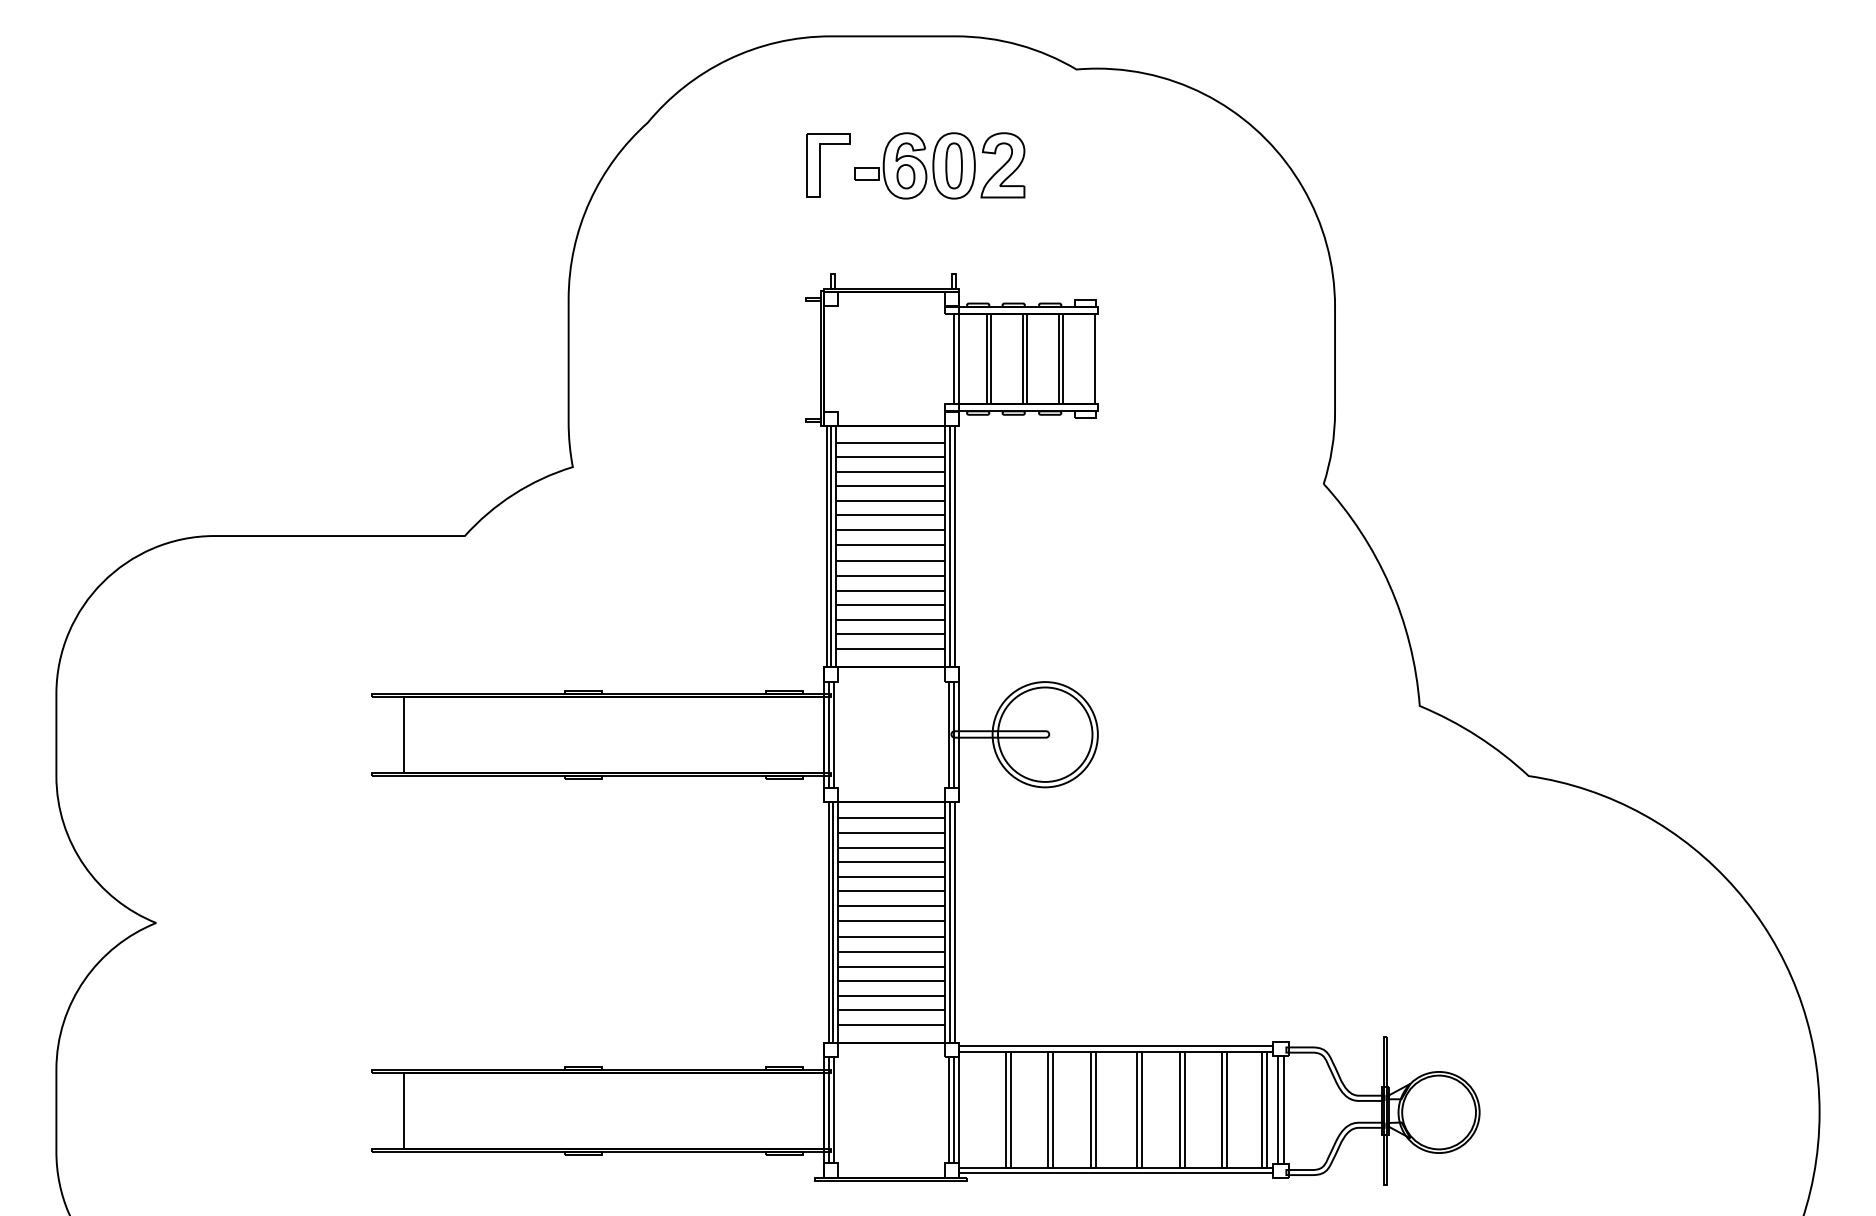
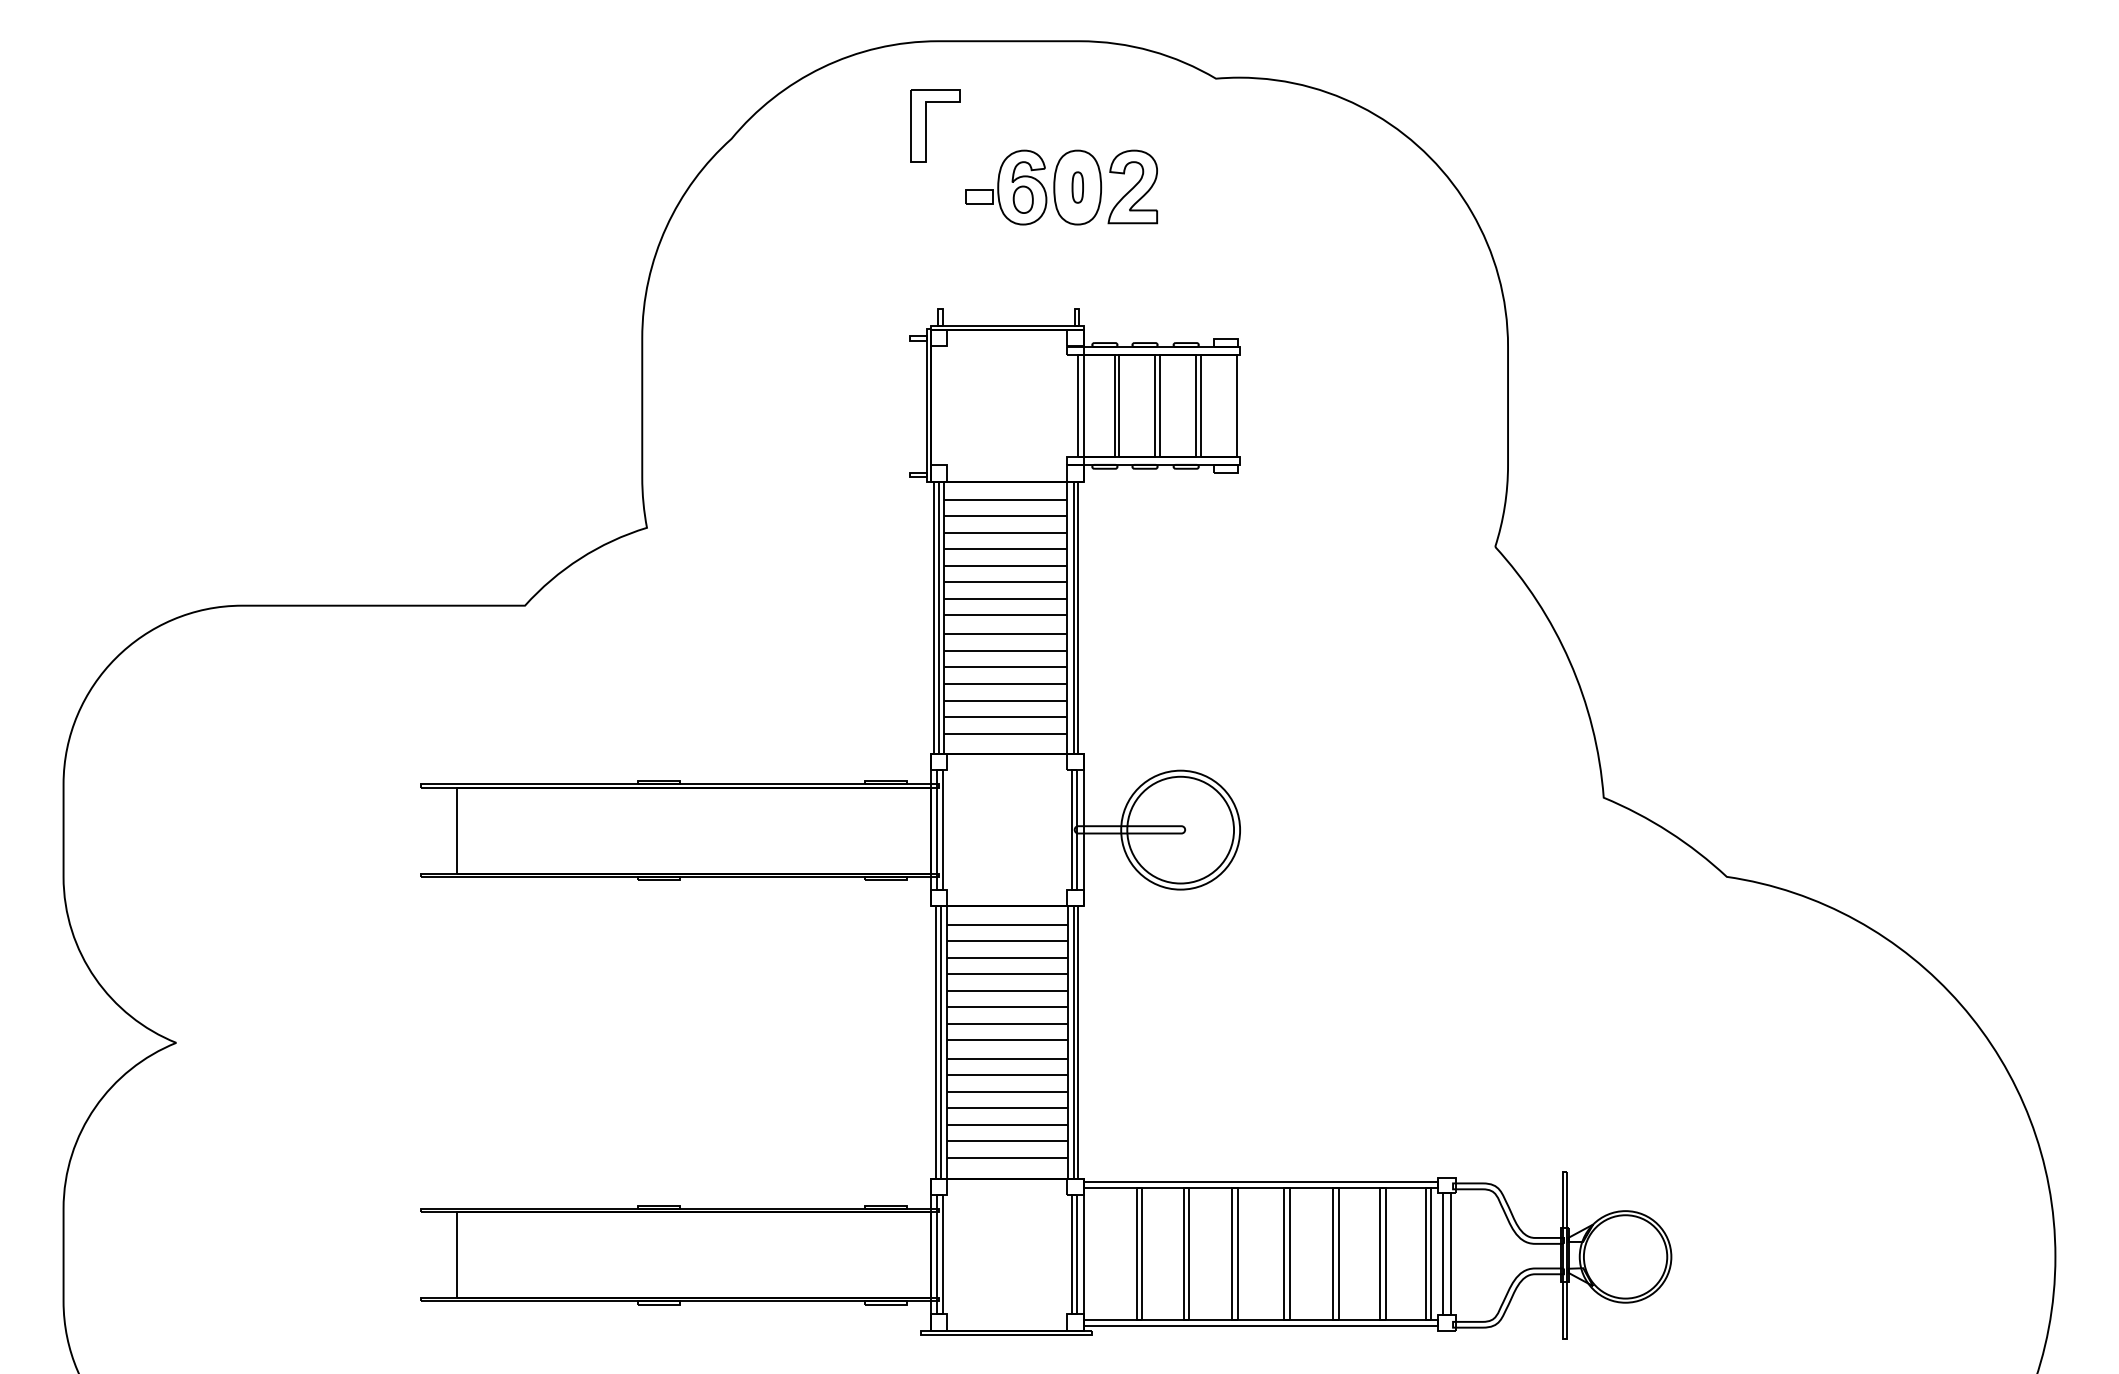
part: (820, 164) -> (926, 125), moved
part: (953, 165) -> (1077, 187), size x0.6

